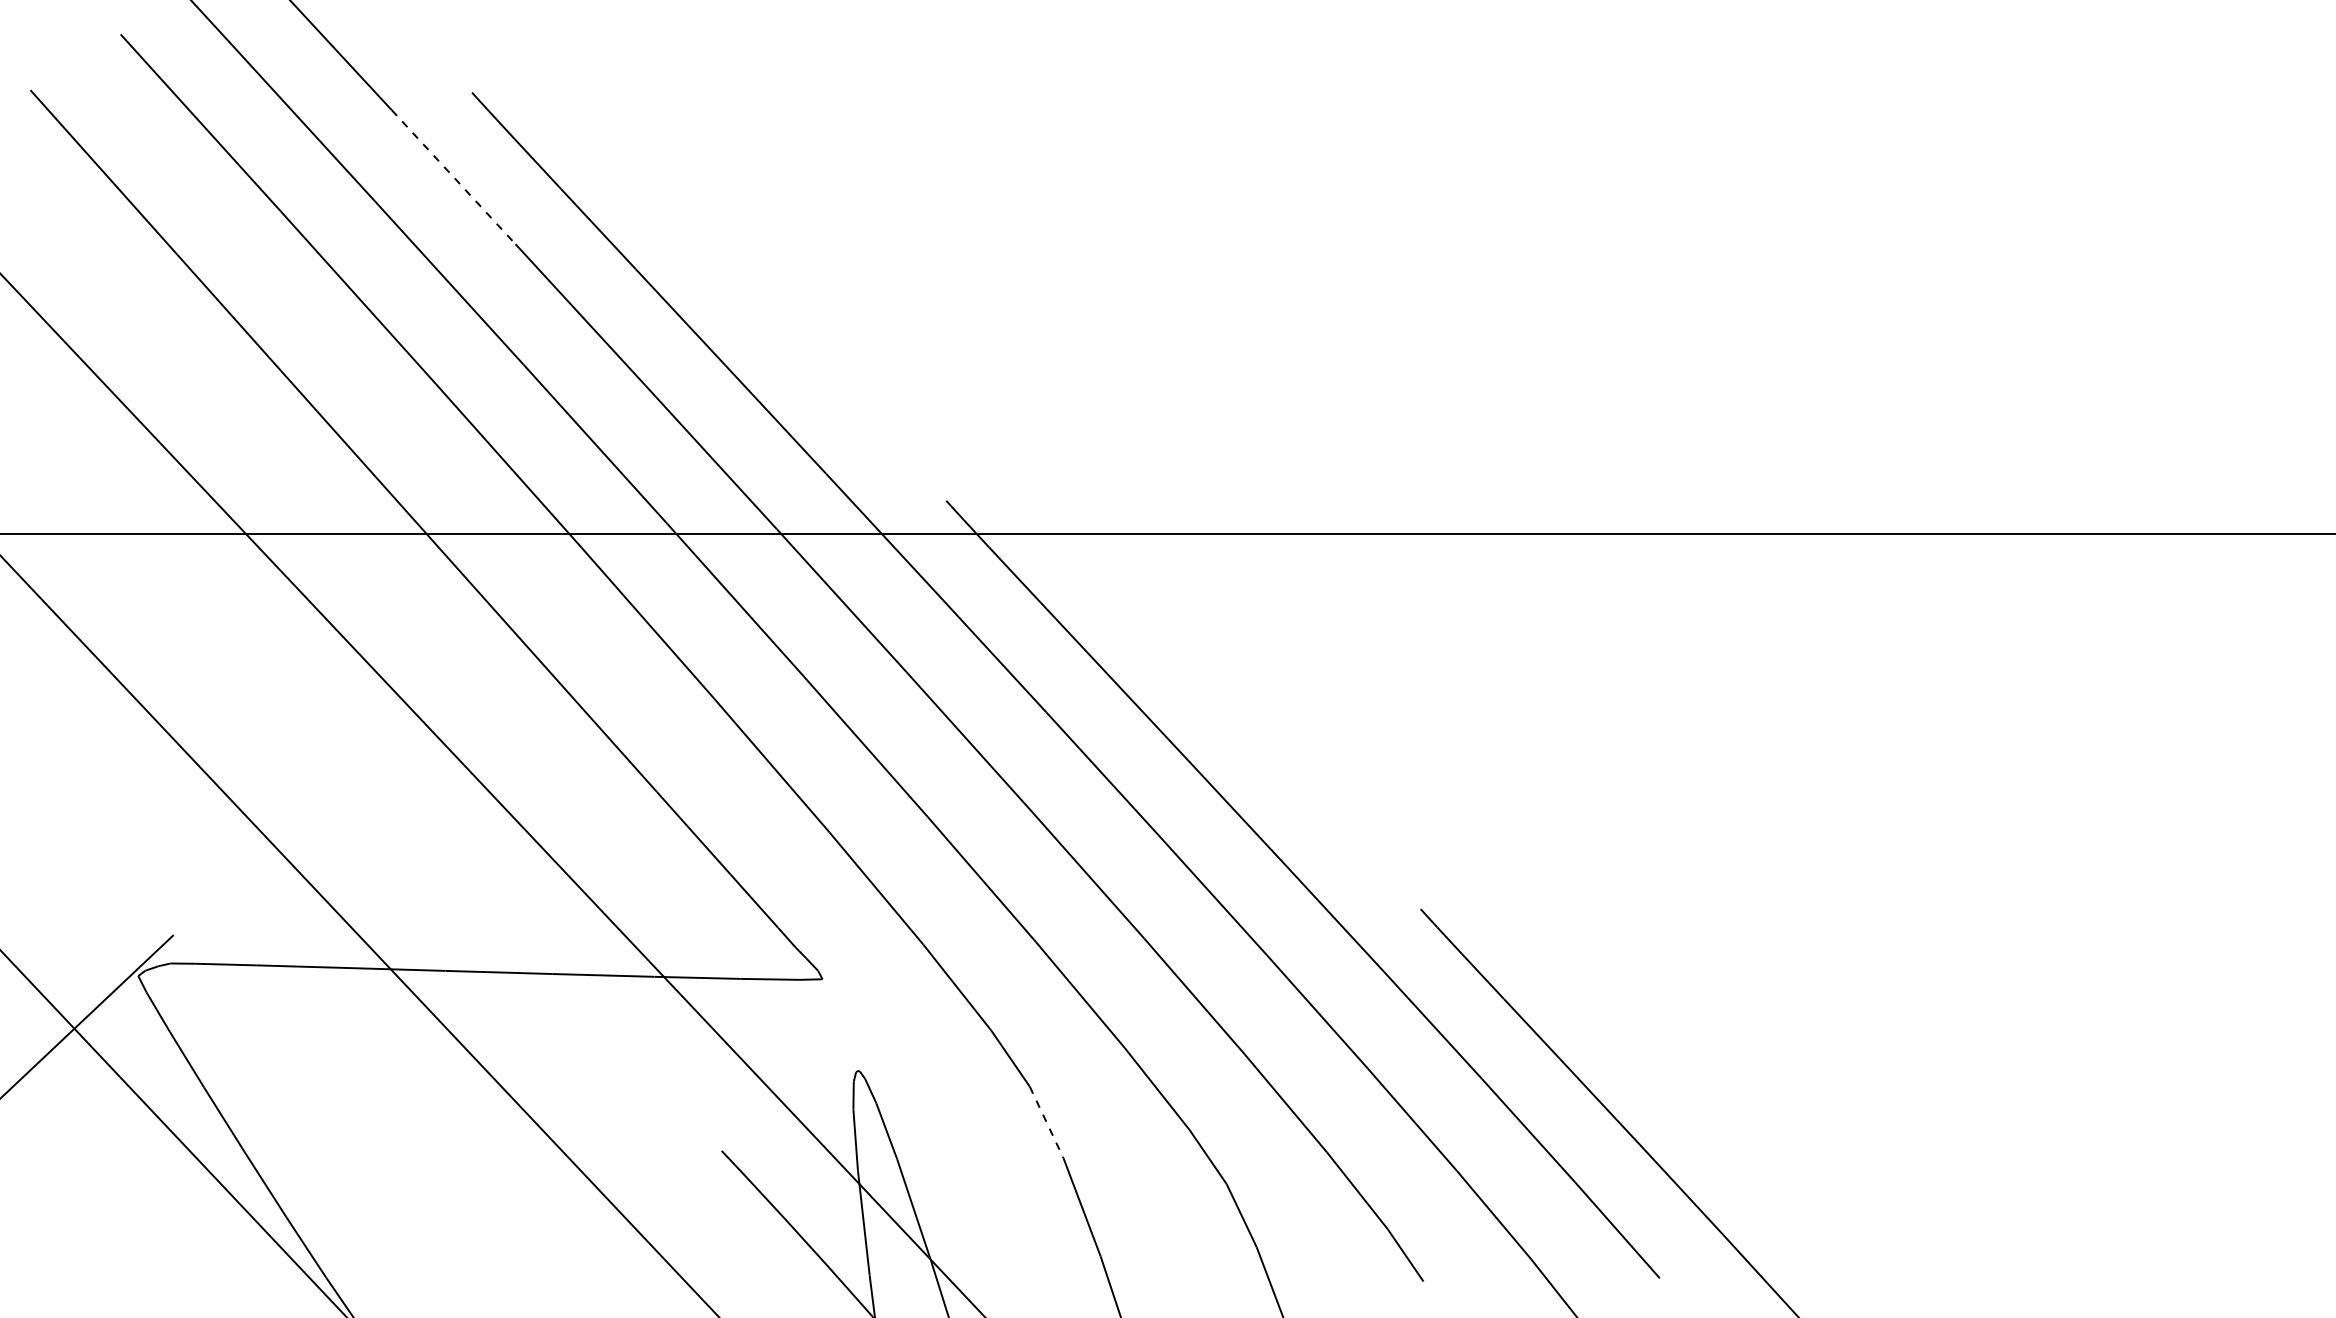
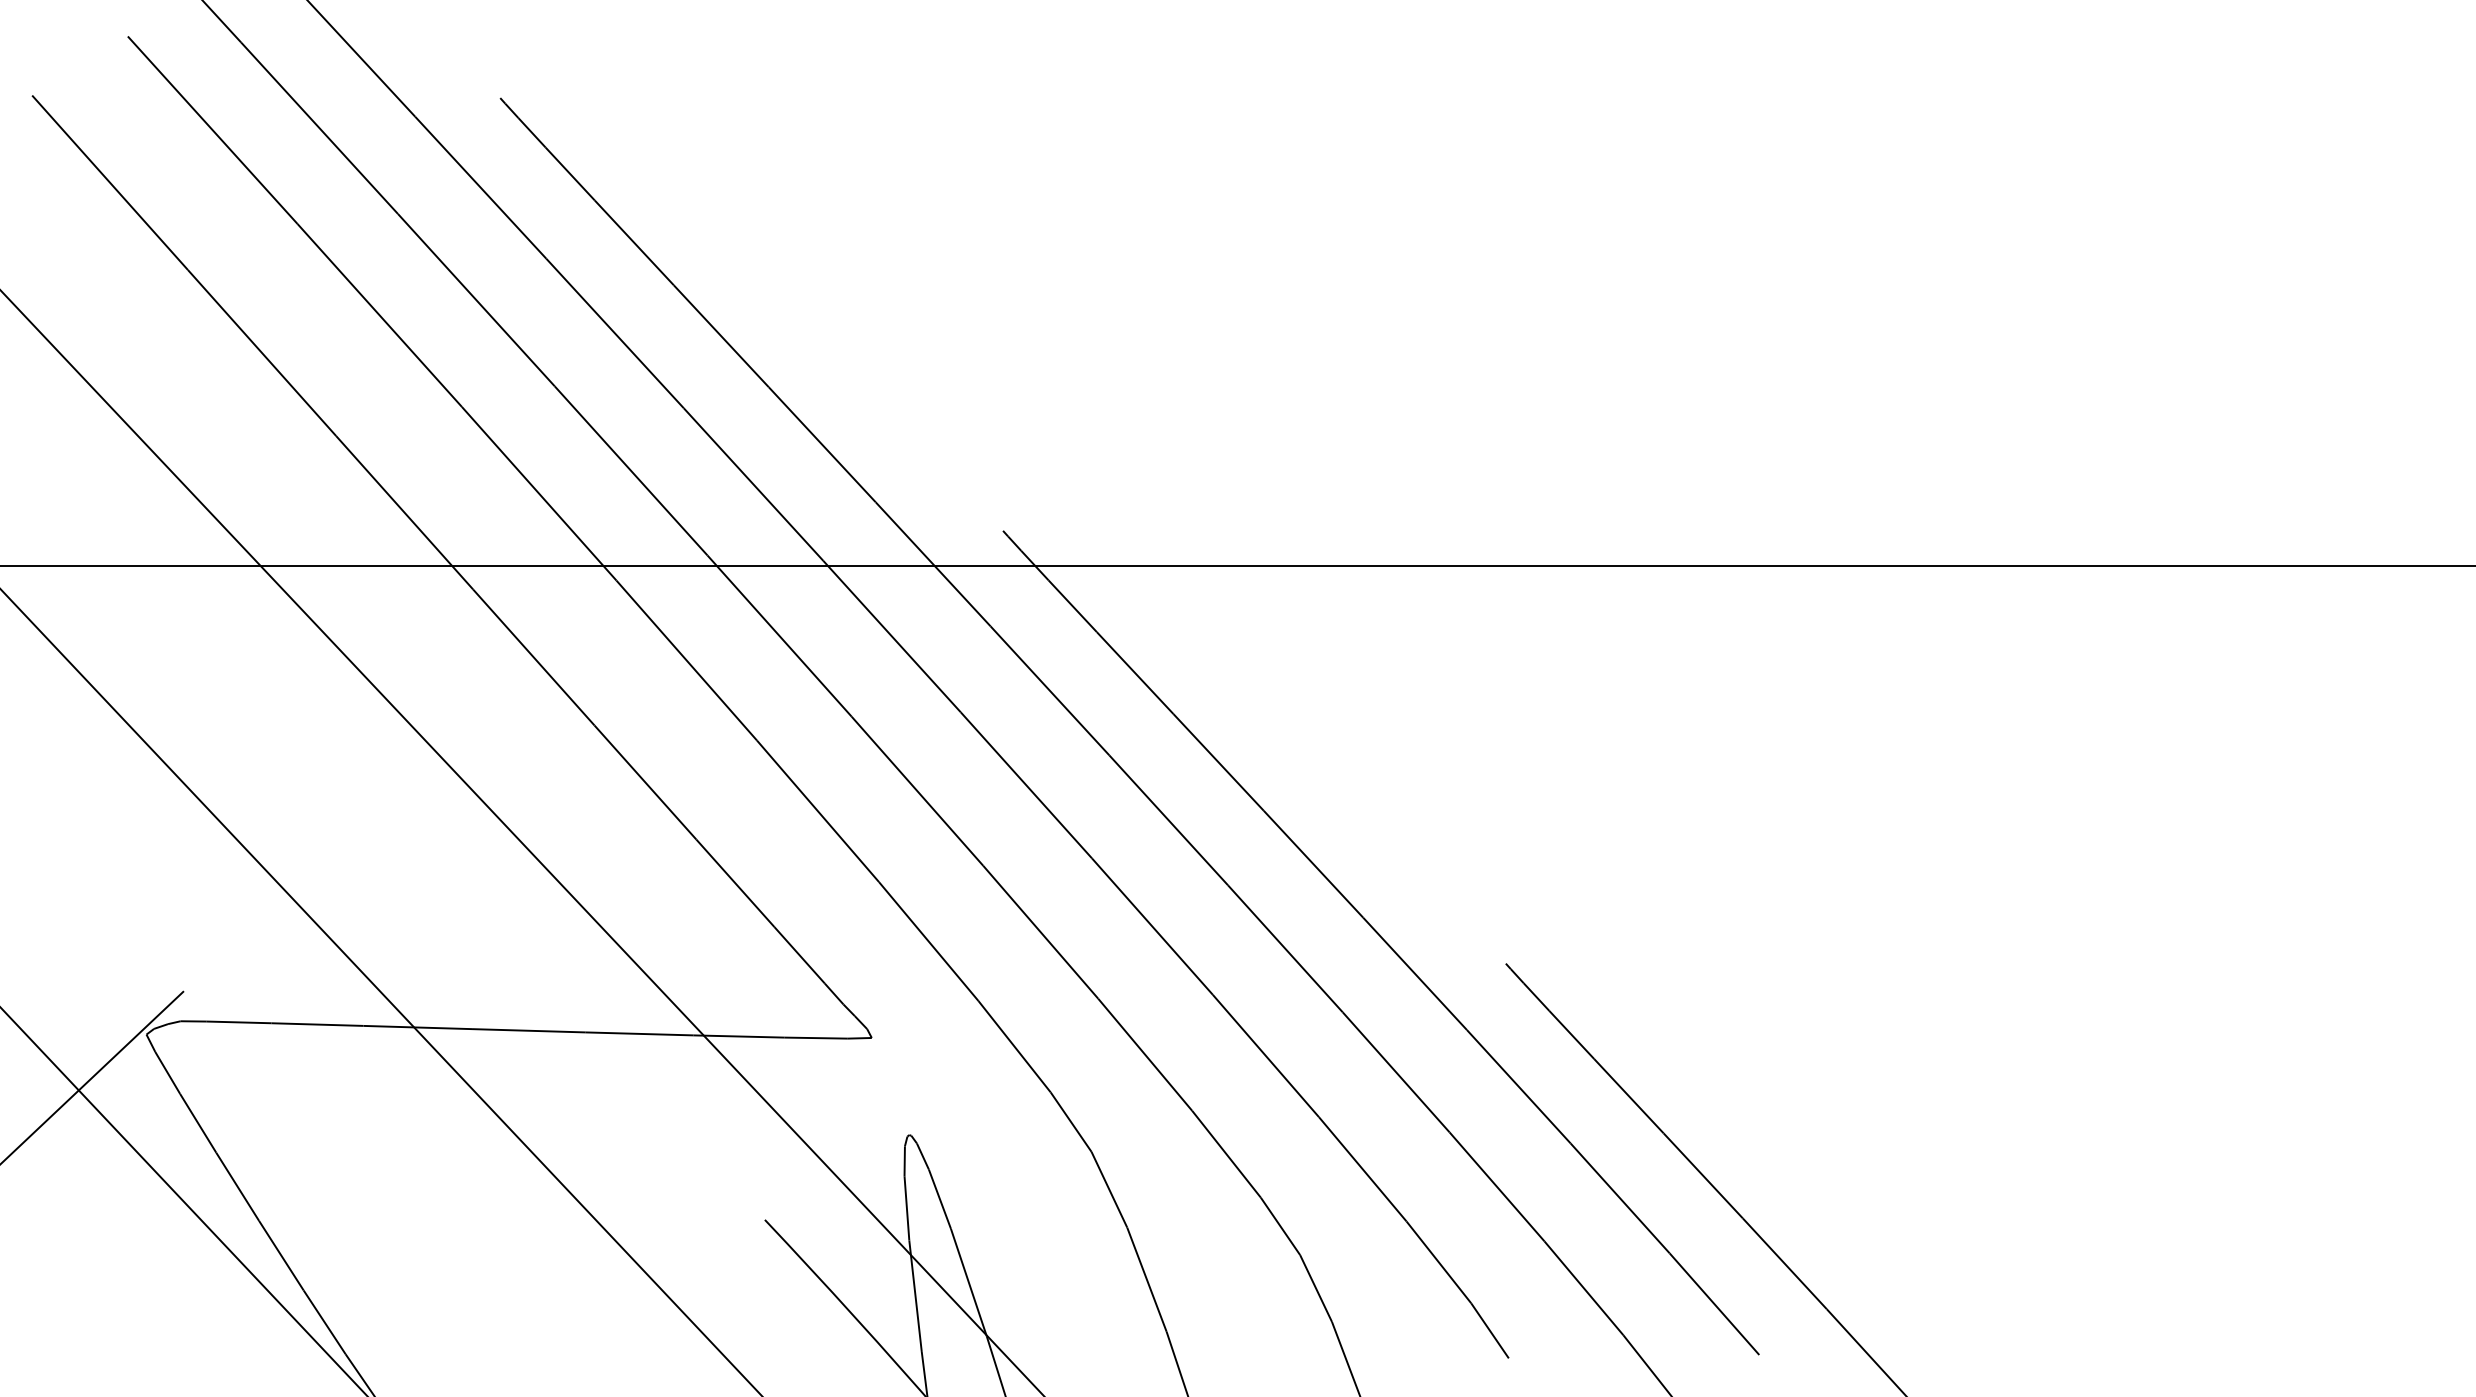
line: (453, 177) -> (480, 188), dashed -> solid
line: (1046, 1122) -> (1109, 1189), dashed -> solid

